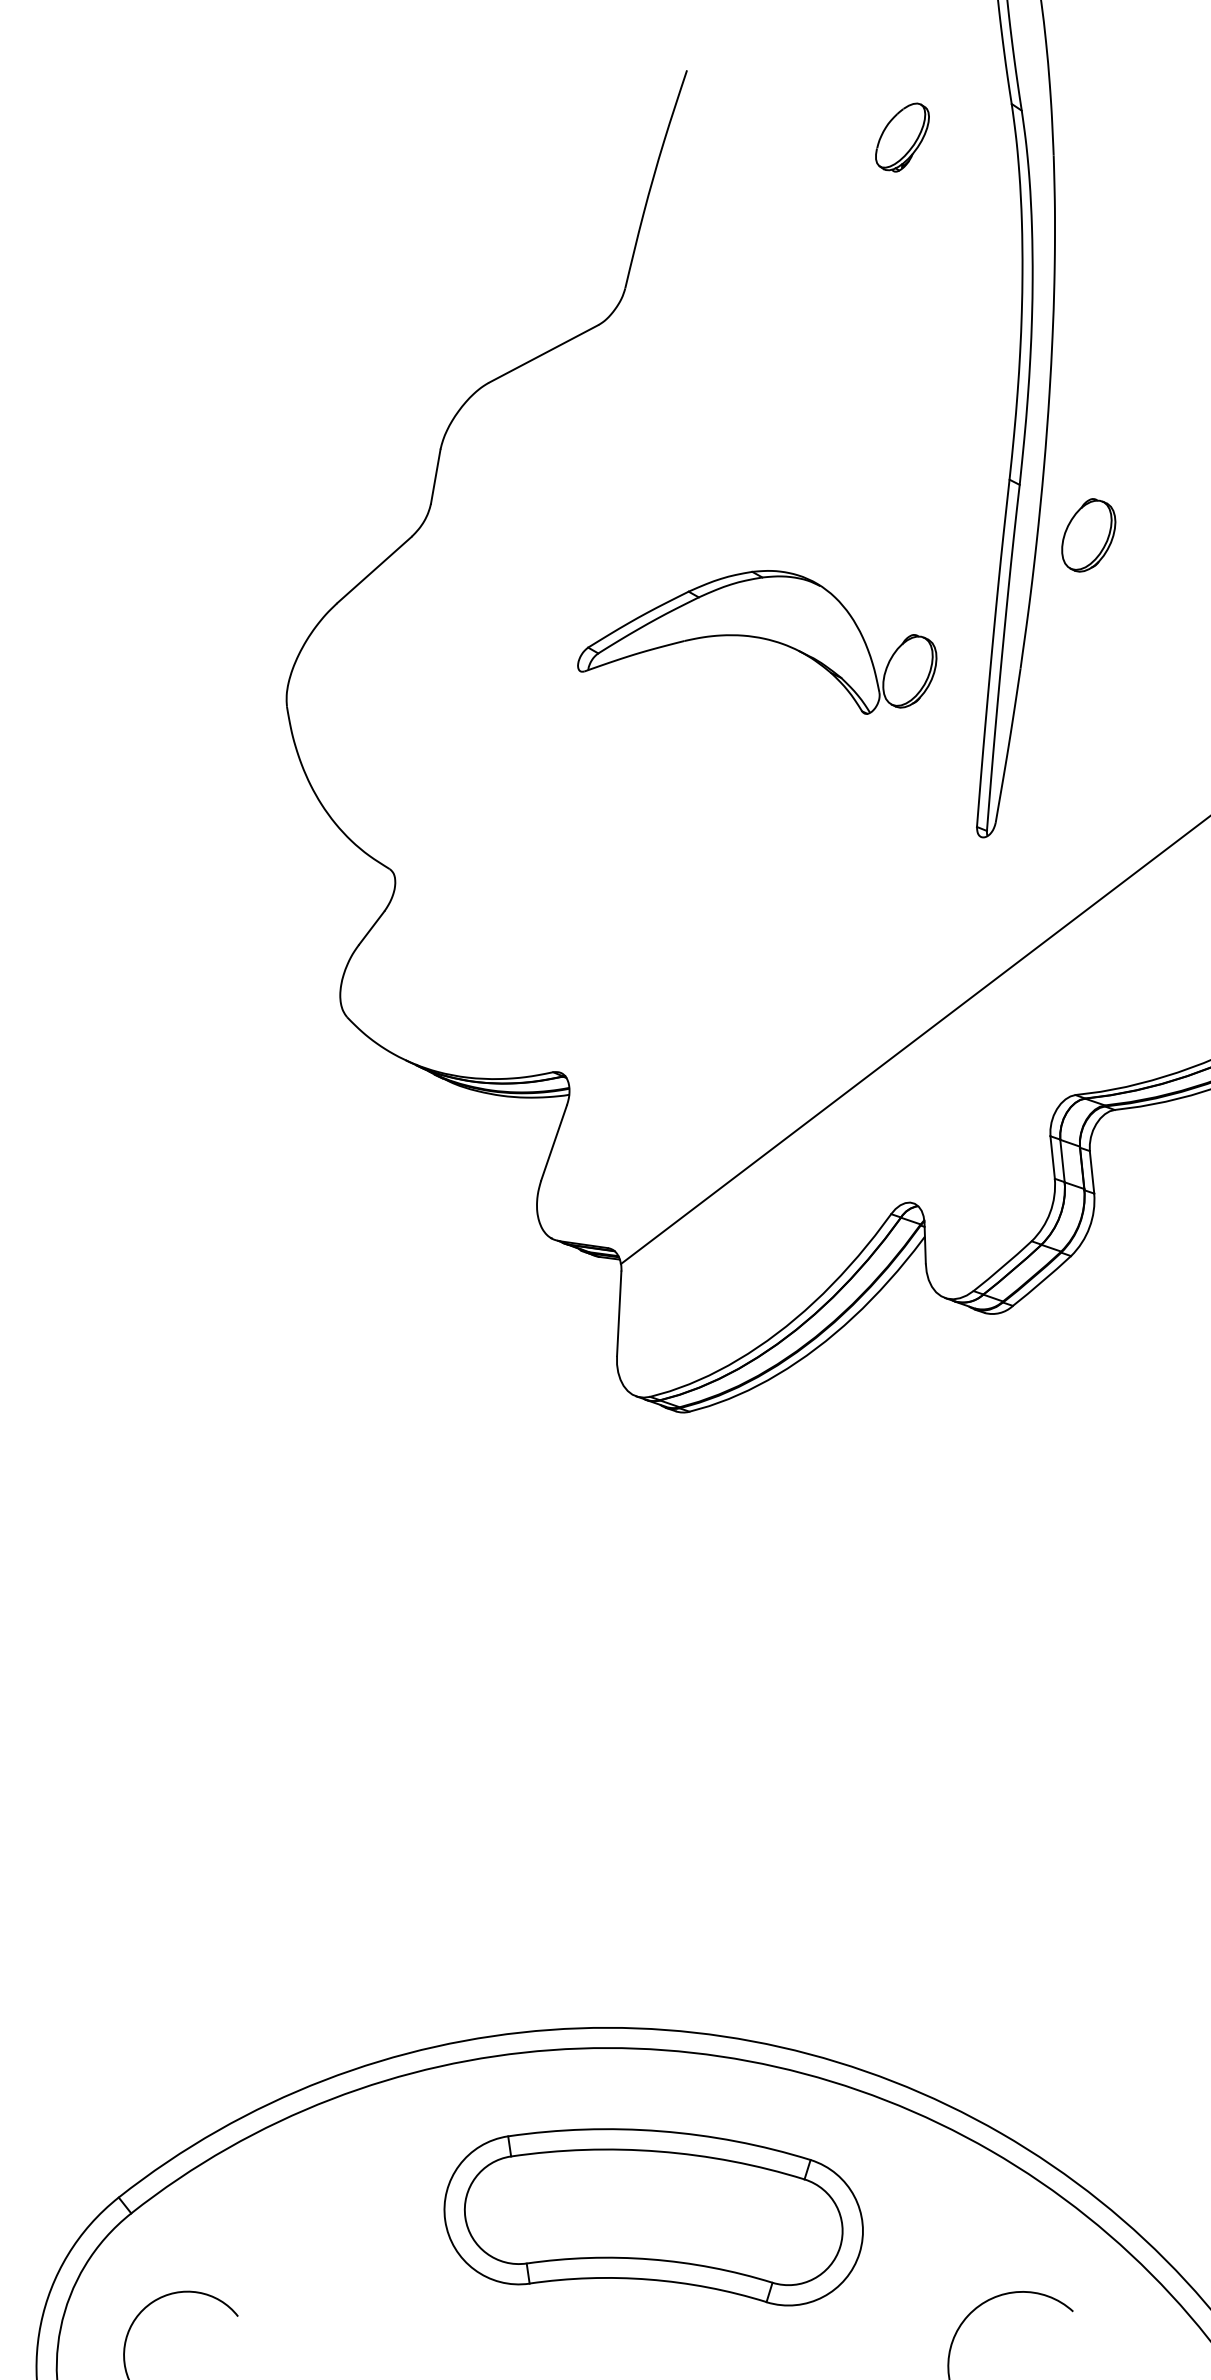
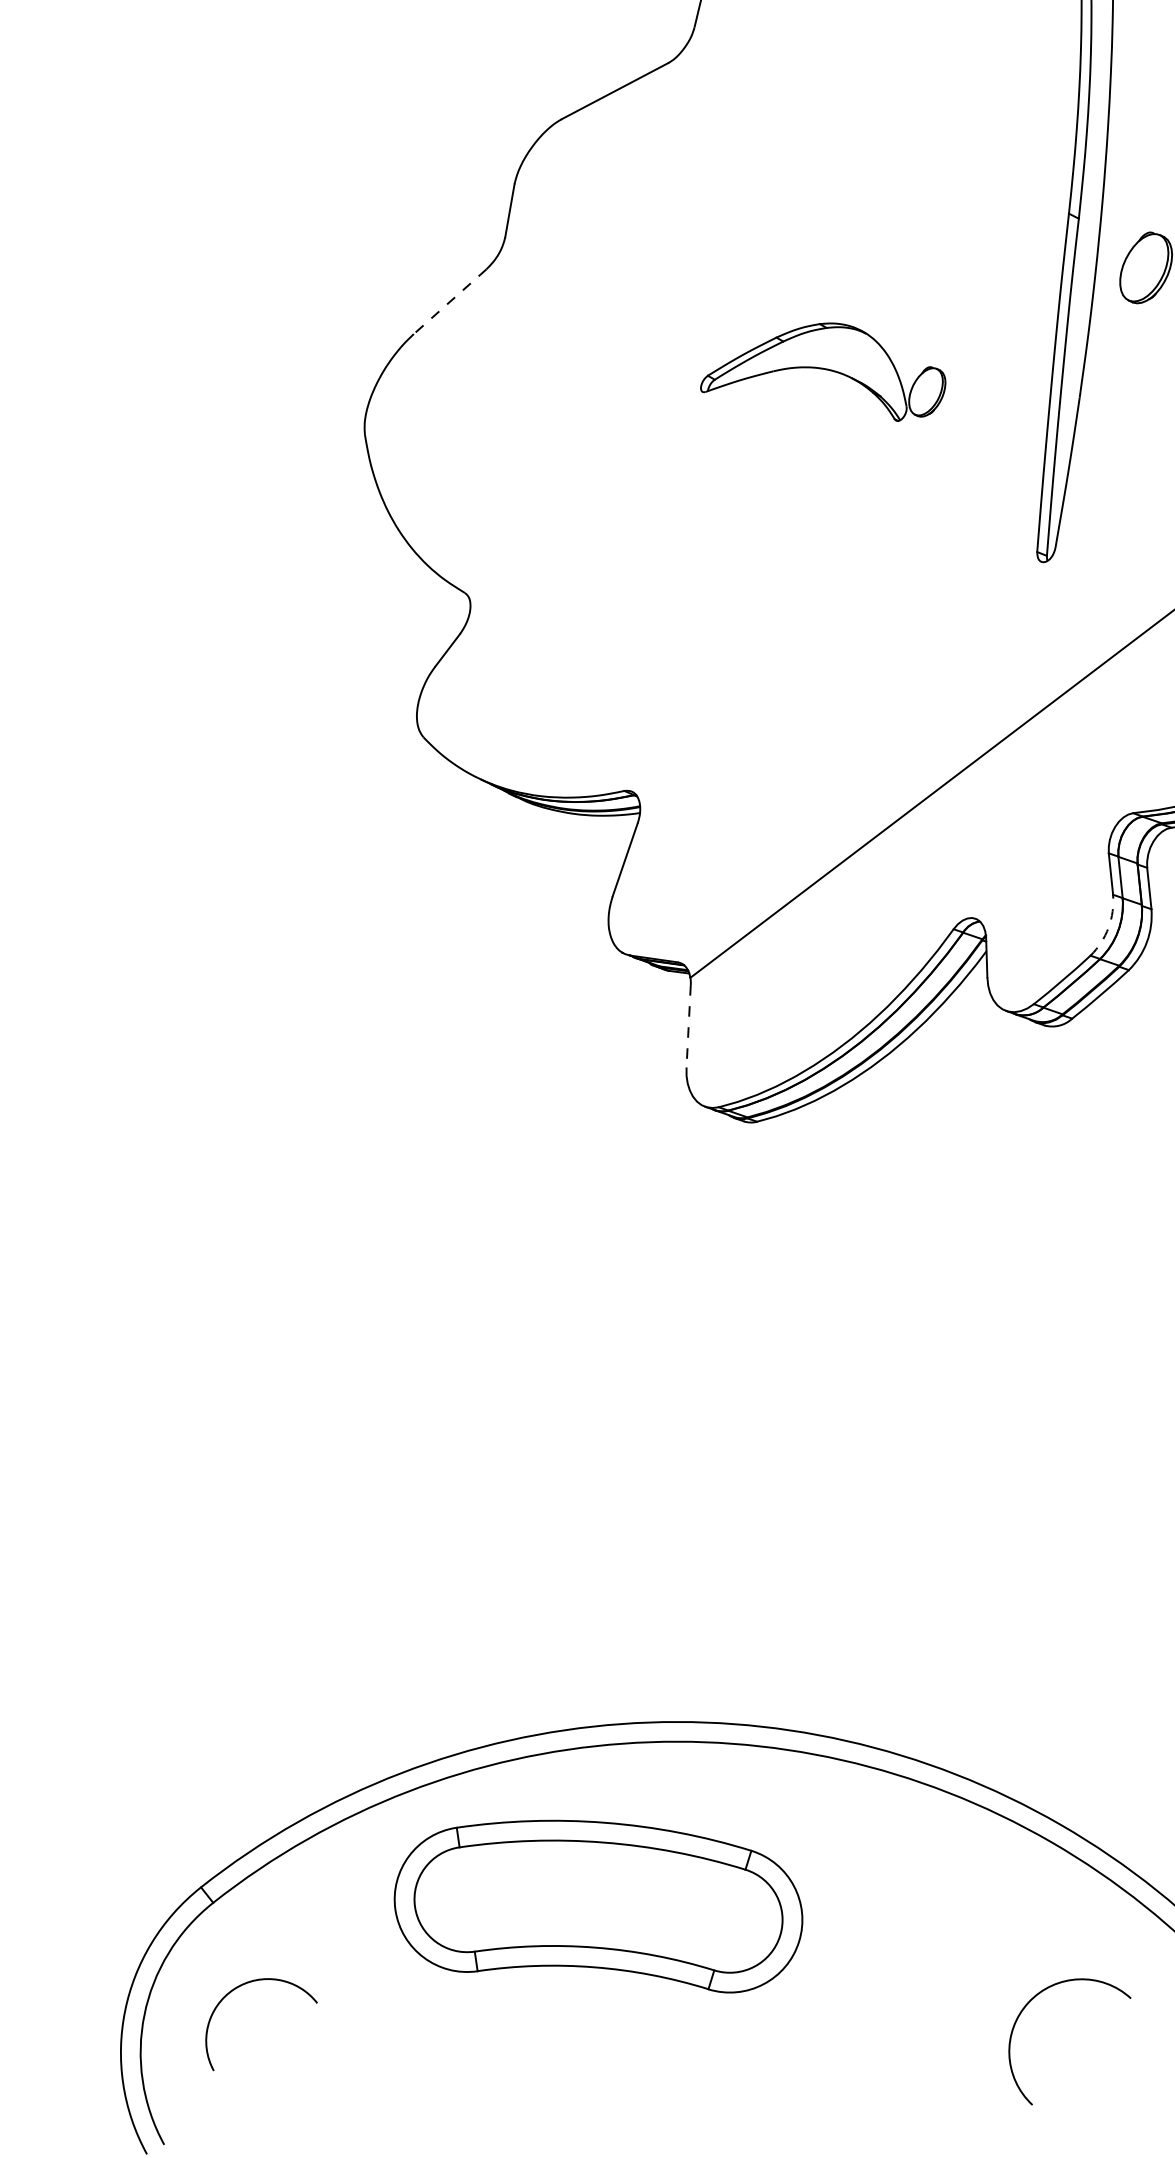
line: (374, 570) -> (450, 302), solid -> dashed
part: (757, 642) -> (823, 372), size x0.7
arc: (1050, 1212) -> (1108, 927), solid -> dashed
line: (619, 1314) -> (688, 1027), solid -> dashed
part: (653, 2217) -> (598, 1906), moved

